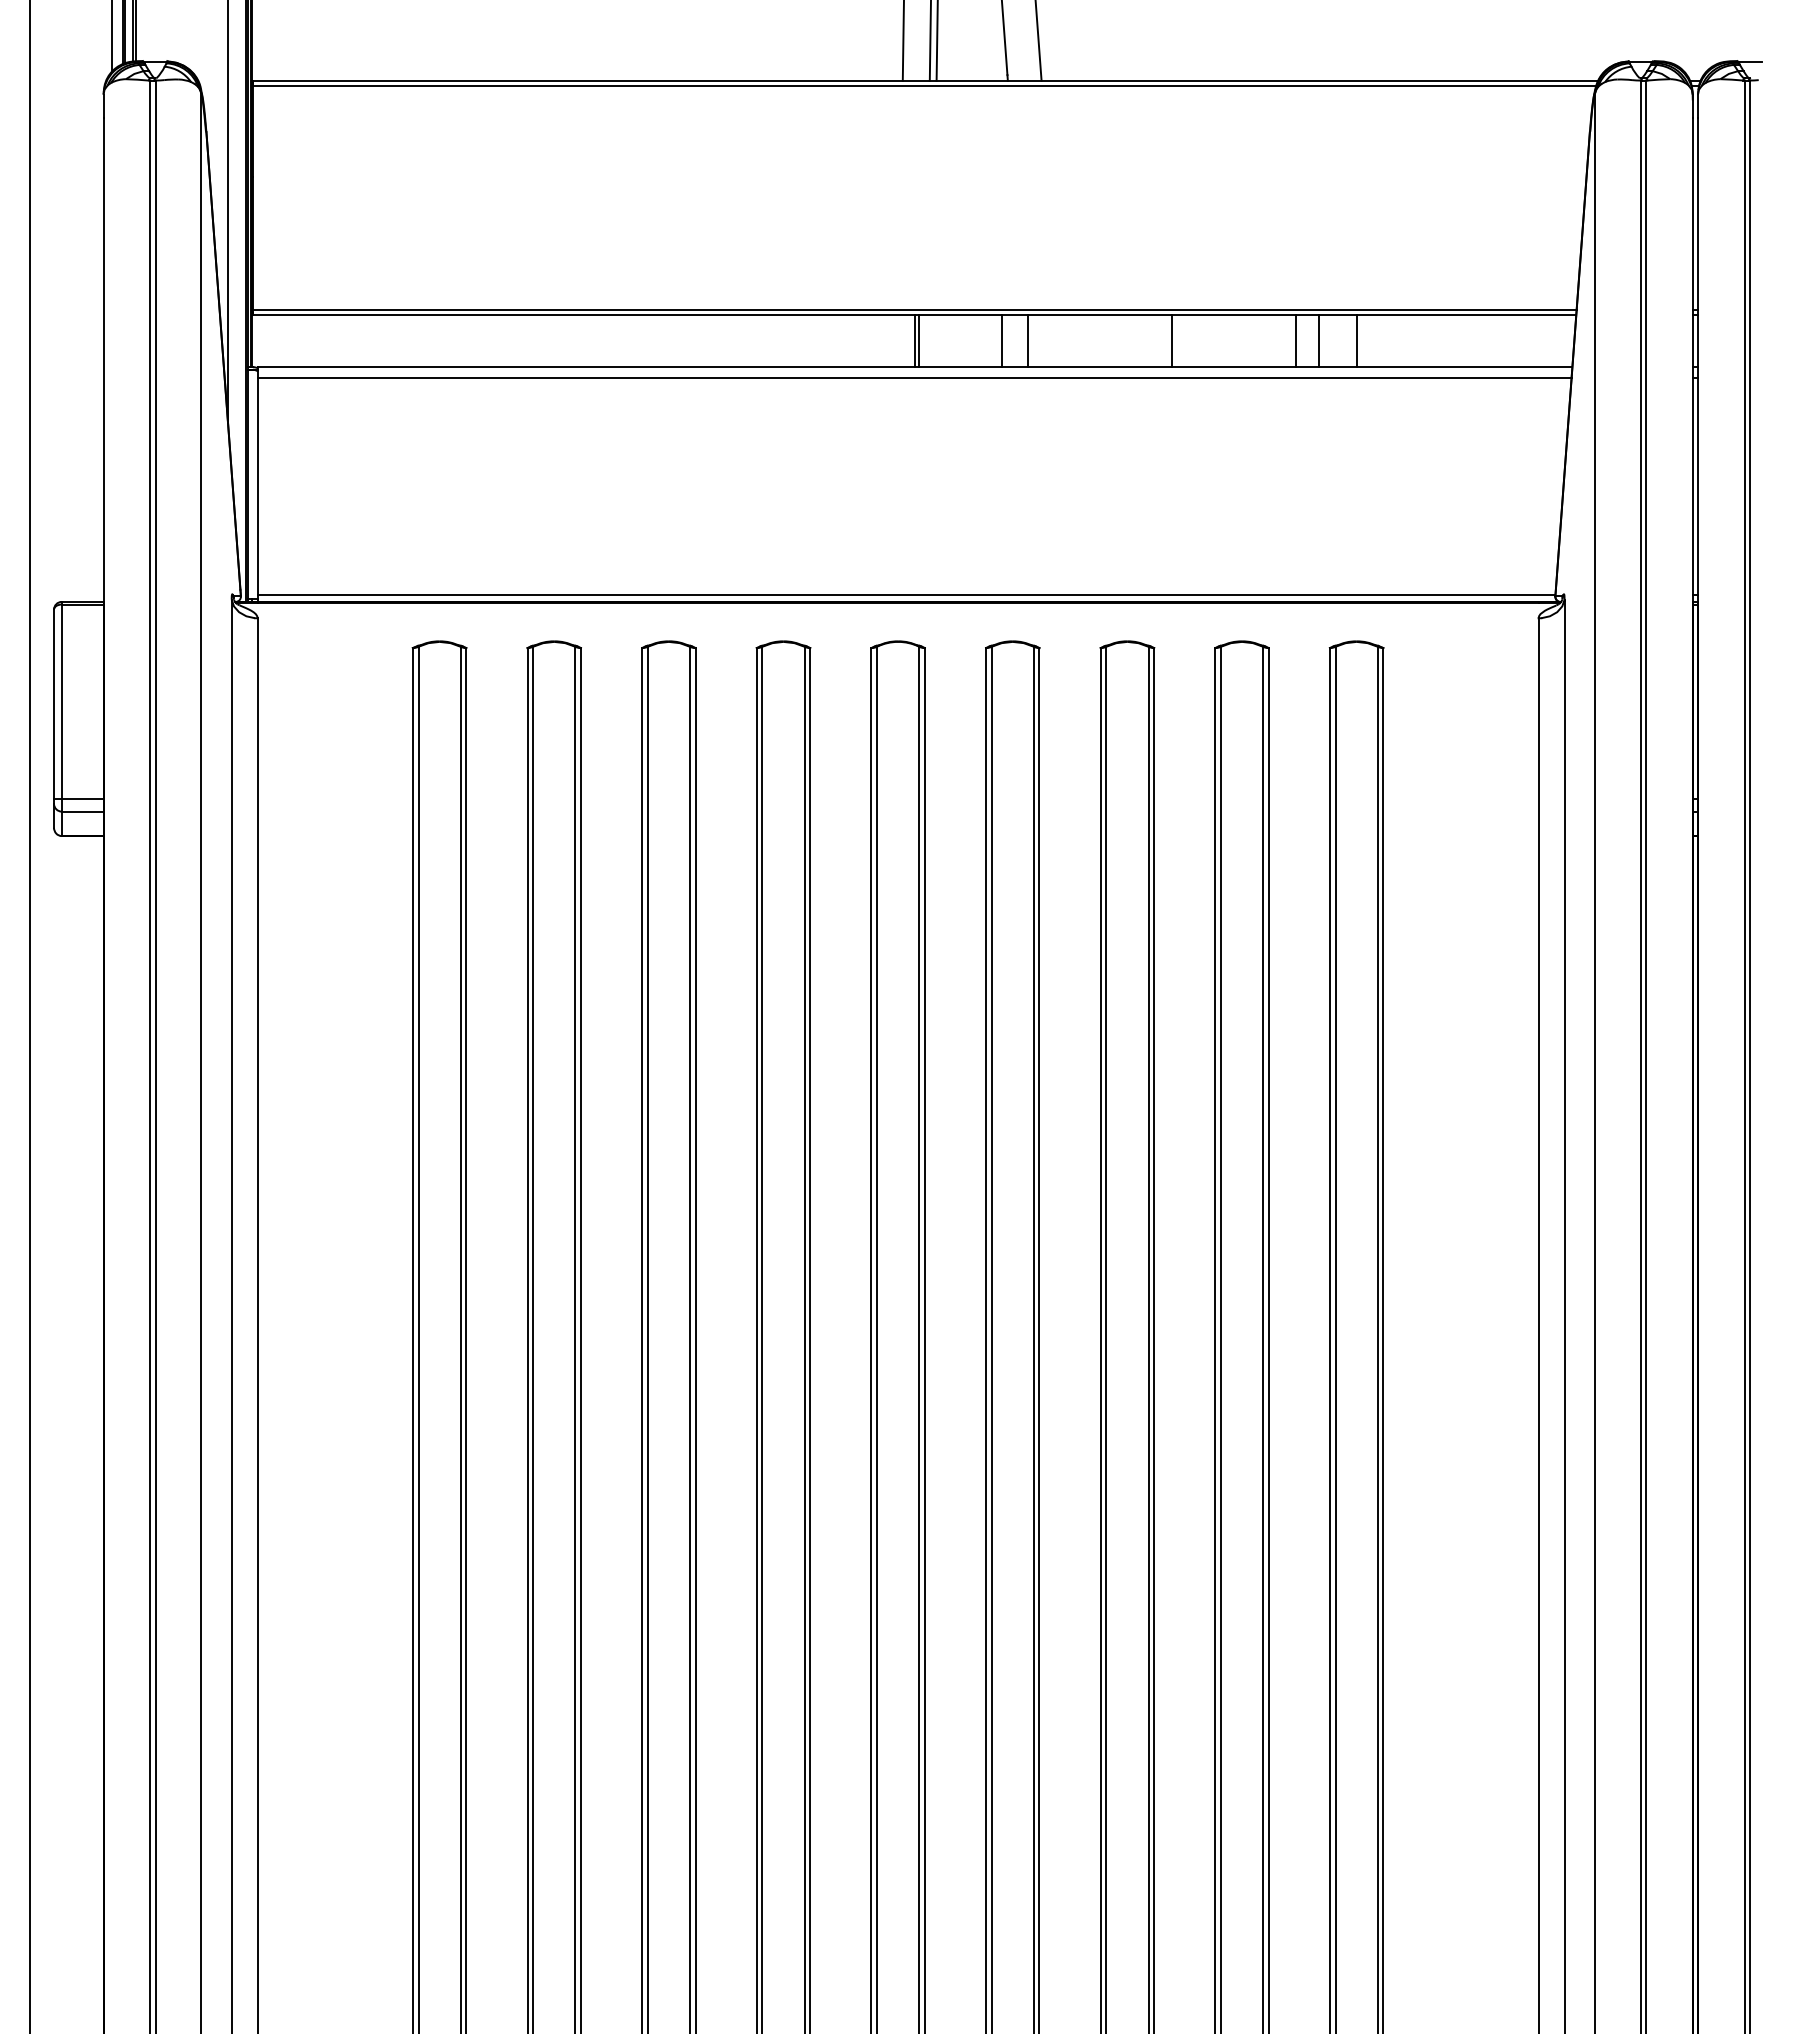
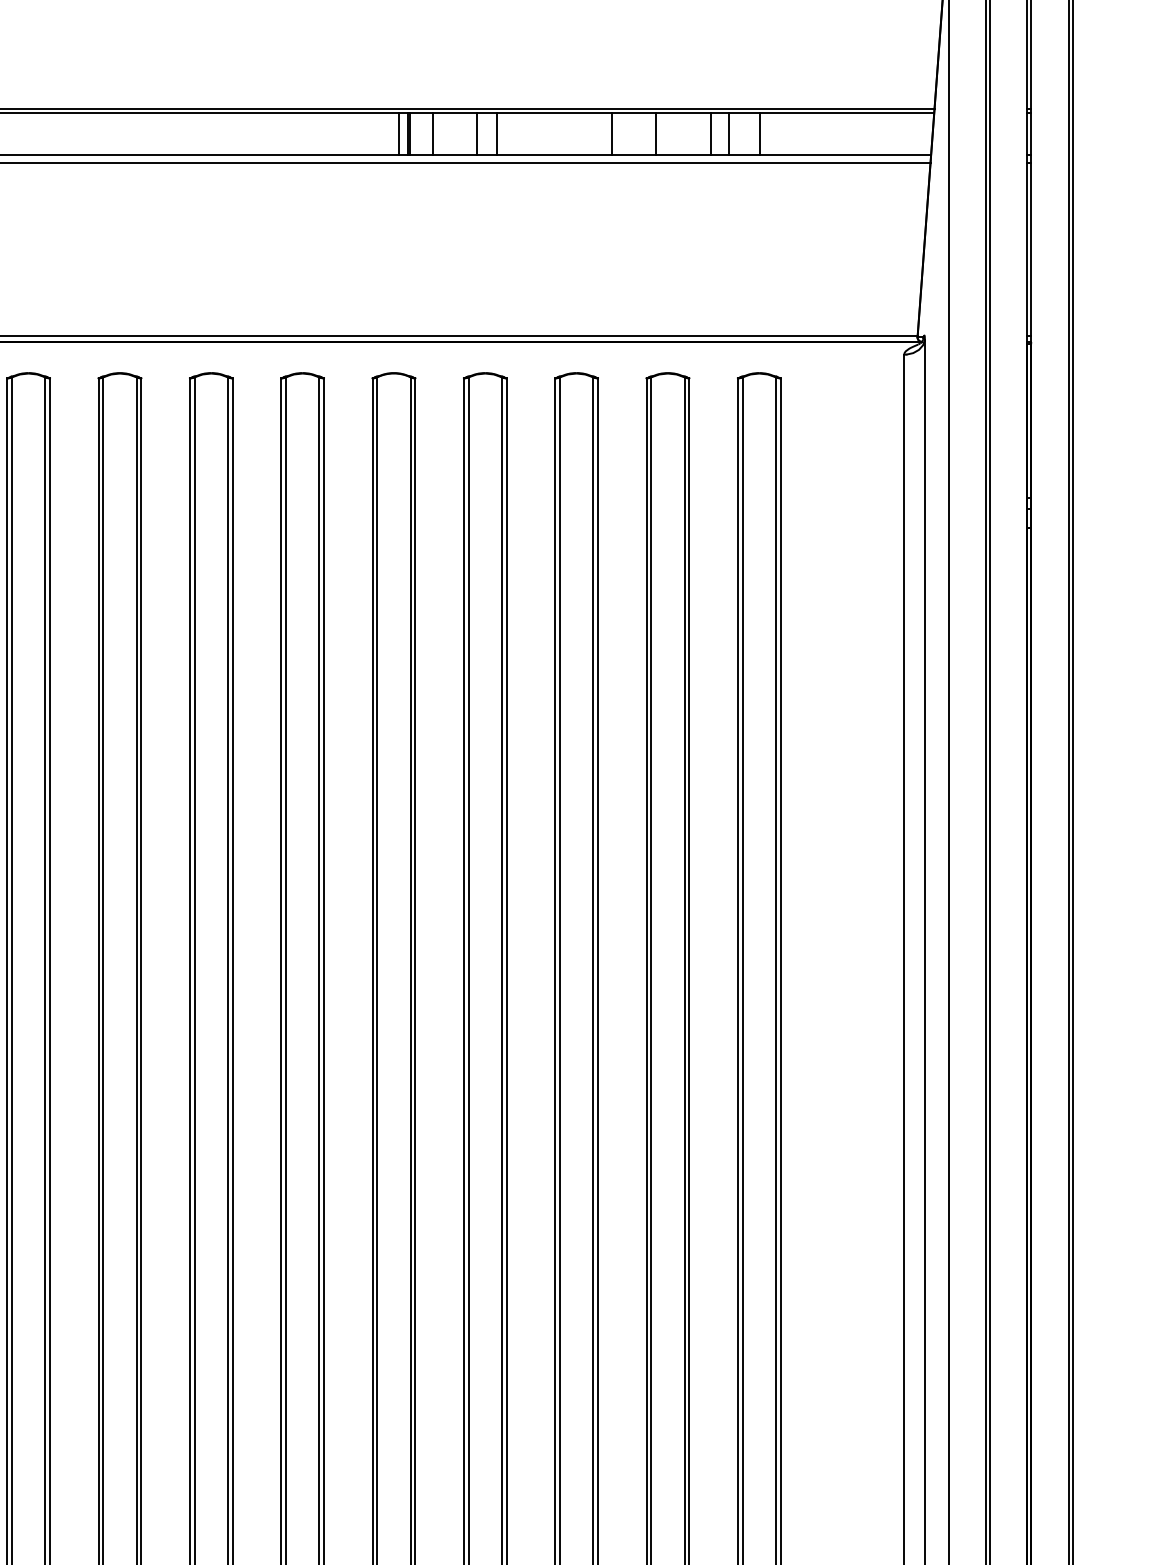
line: (904, 341) -> (399, 134), added
line: (946, 341) -> (432, 134), added
line: (1227, 341) -> (656, 134), added

